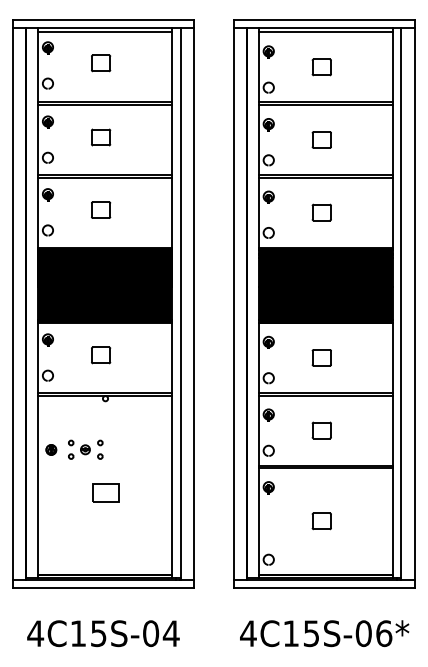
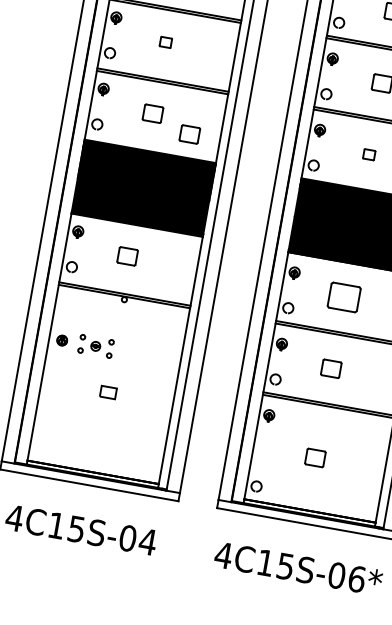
part: (101, 137) -> (166, 42), size x0.6
part: (321, 212) -> (369, 154), size x0.6
part: (141, 223) -> (190, 133), added
part: (321, 357) -> (343, 297), size x1.6
part: (105, 492) -> (107, 391), size x0.6

